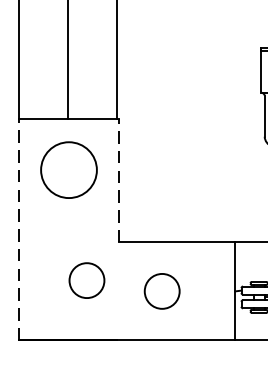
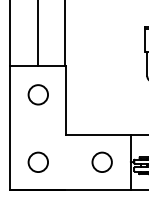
circle: (69, 169) -> (38, 94), size x0.62
line: (119, 180) -> (66, 100), dashed -> solid
line: (19, 228) -> (10, 127), dashed -> solid
circle: (85, 279) -> (37, 161), moved
circle: (160, 289) -> (101, 161), moved

